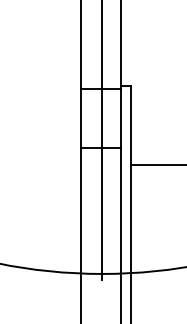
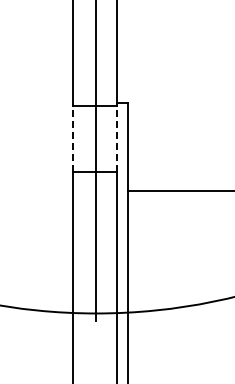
line: (81, 118) -> (73, 139), solid -> dashed
line: (120, 118) -> (116, 139), solid -> dashed

